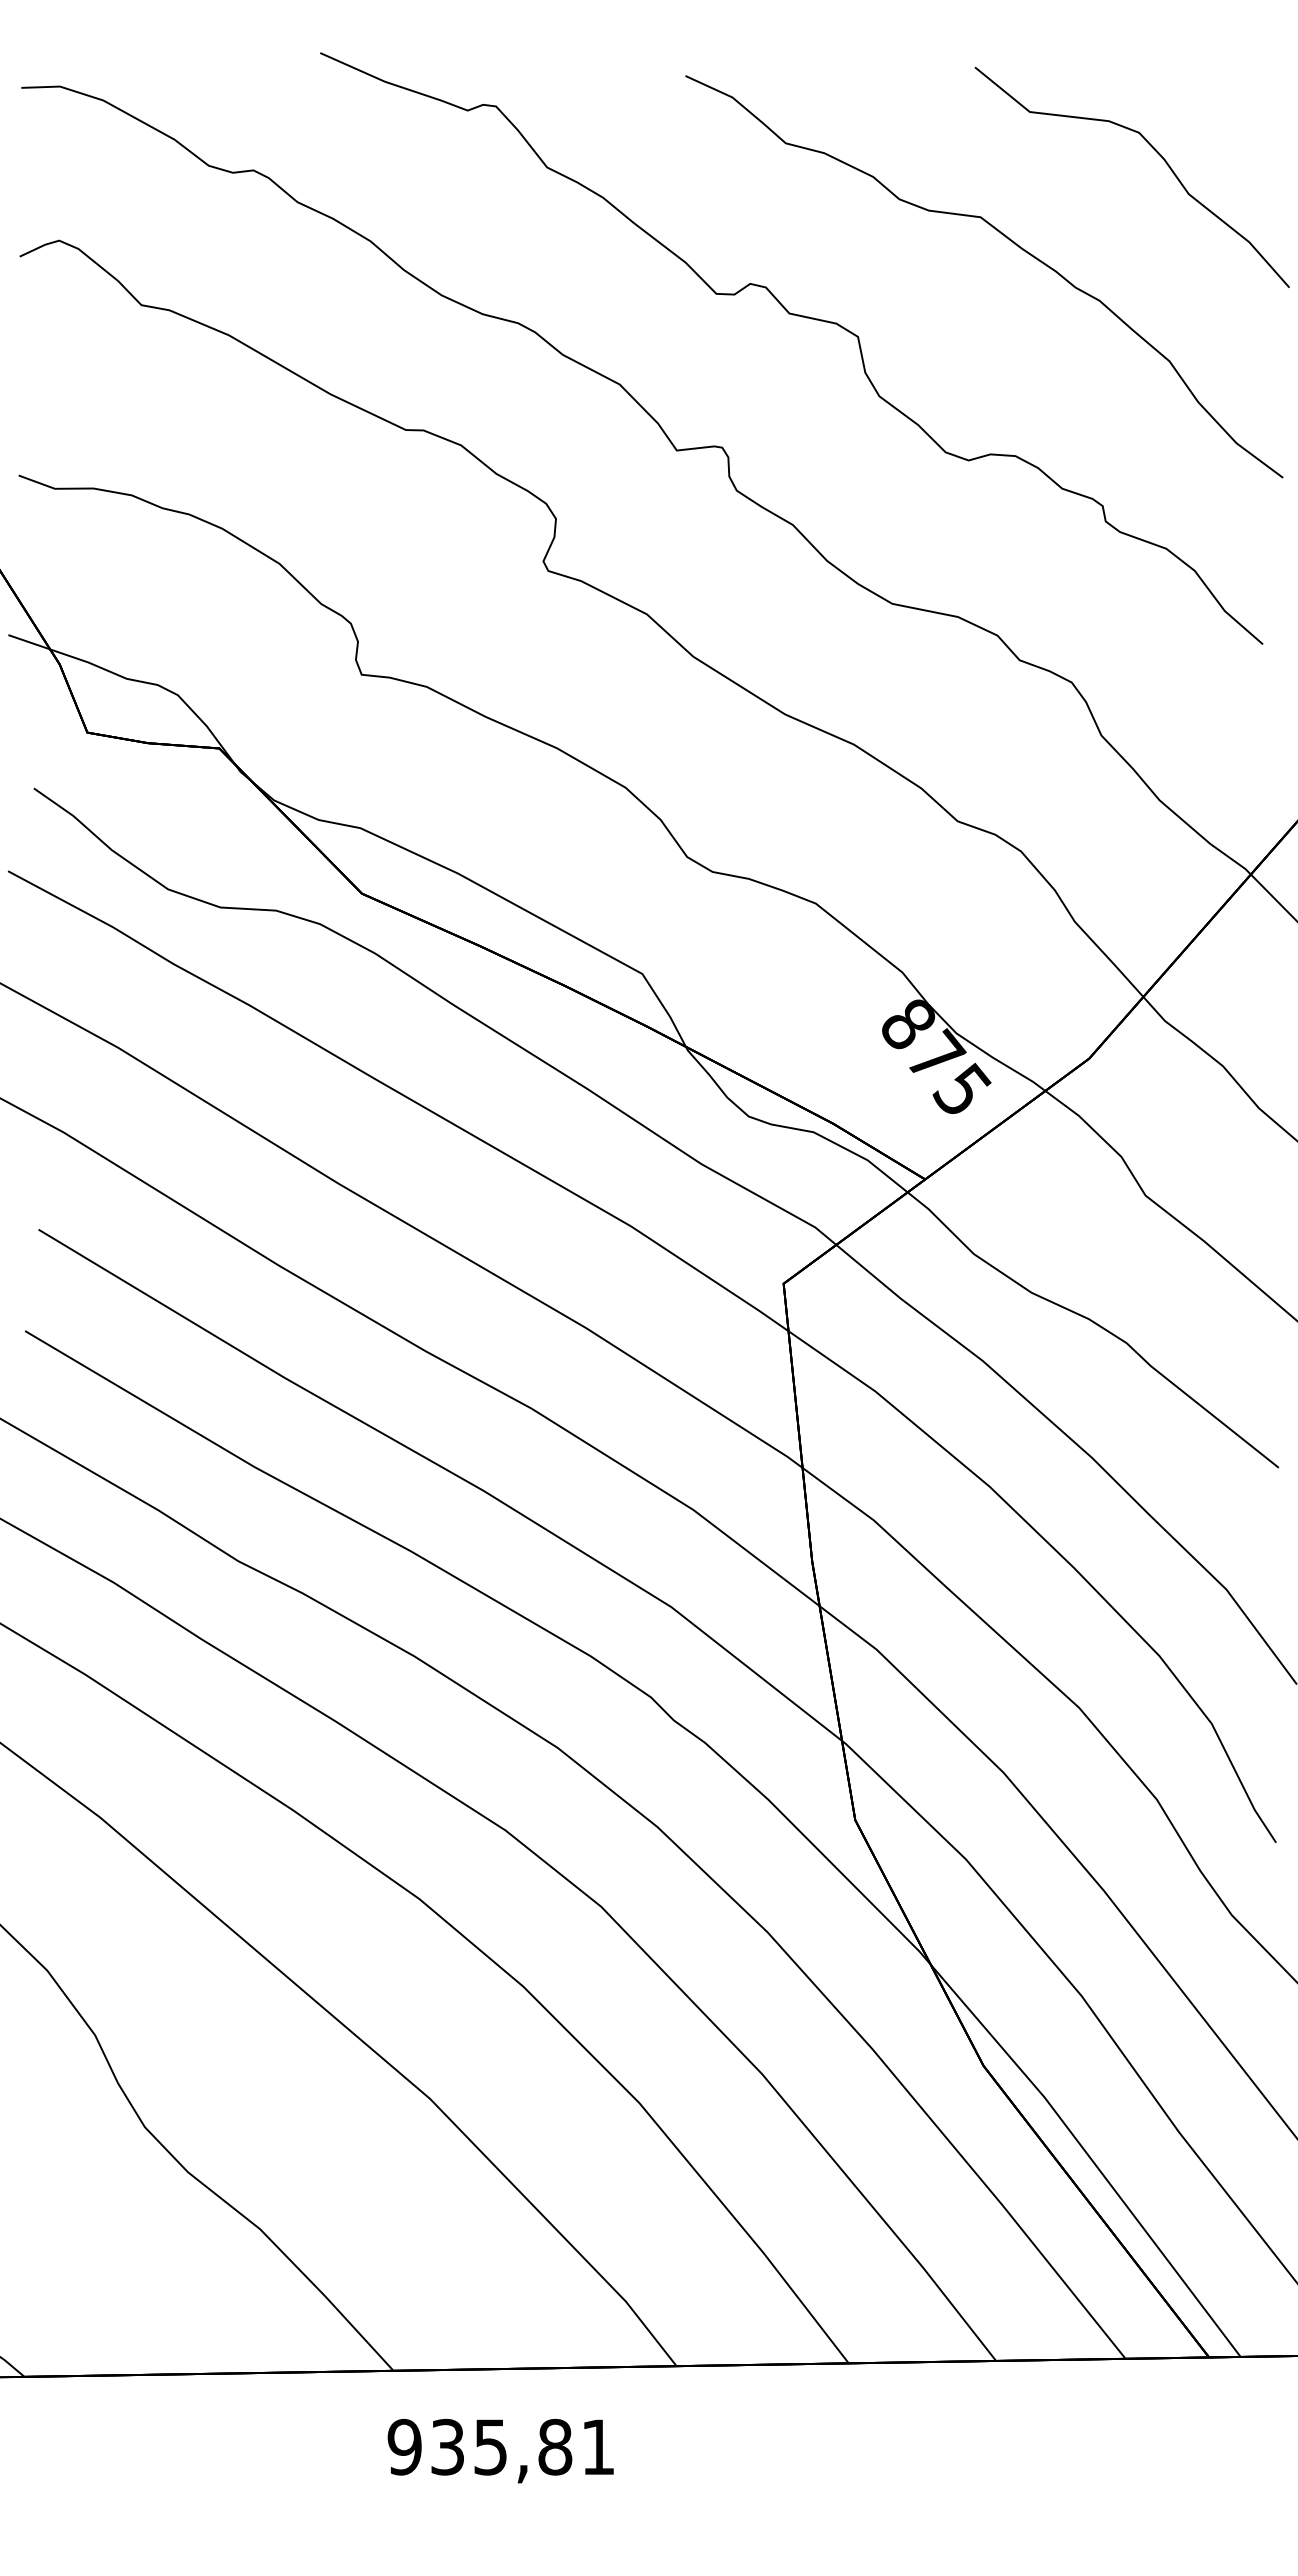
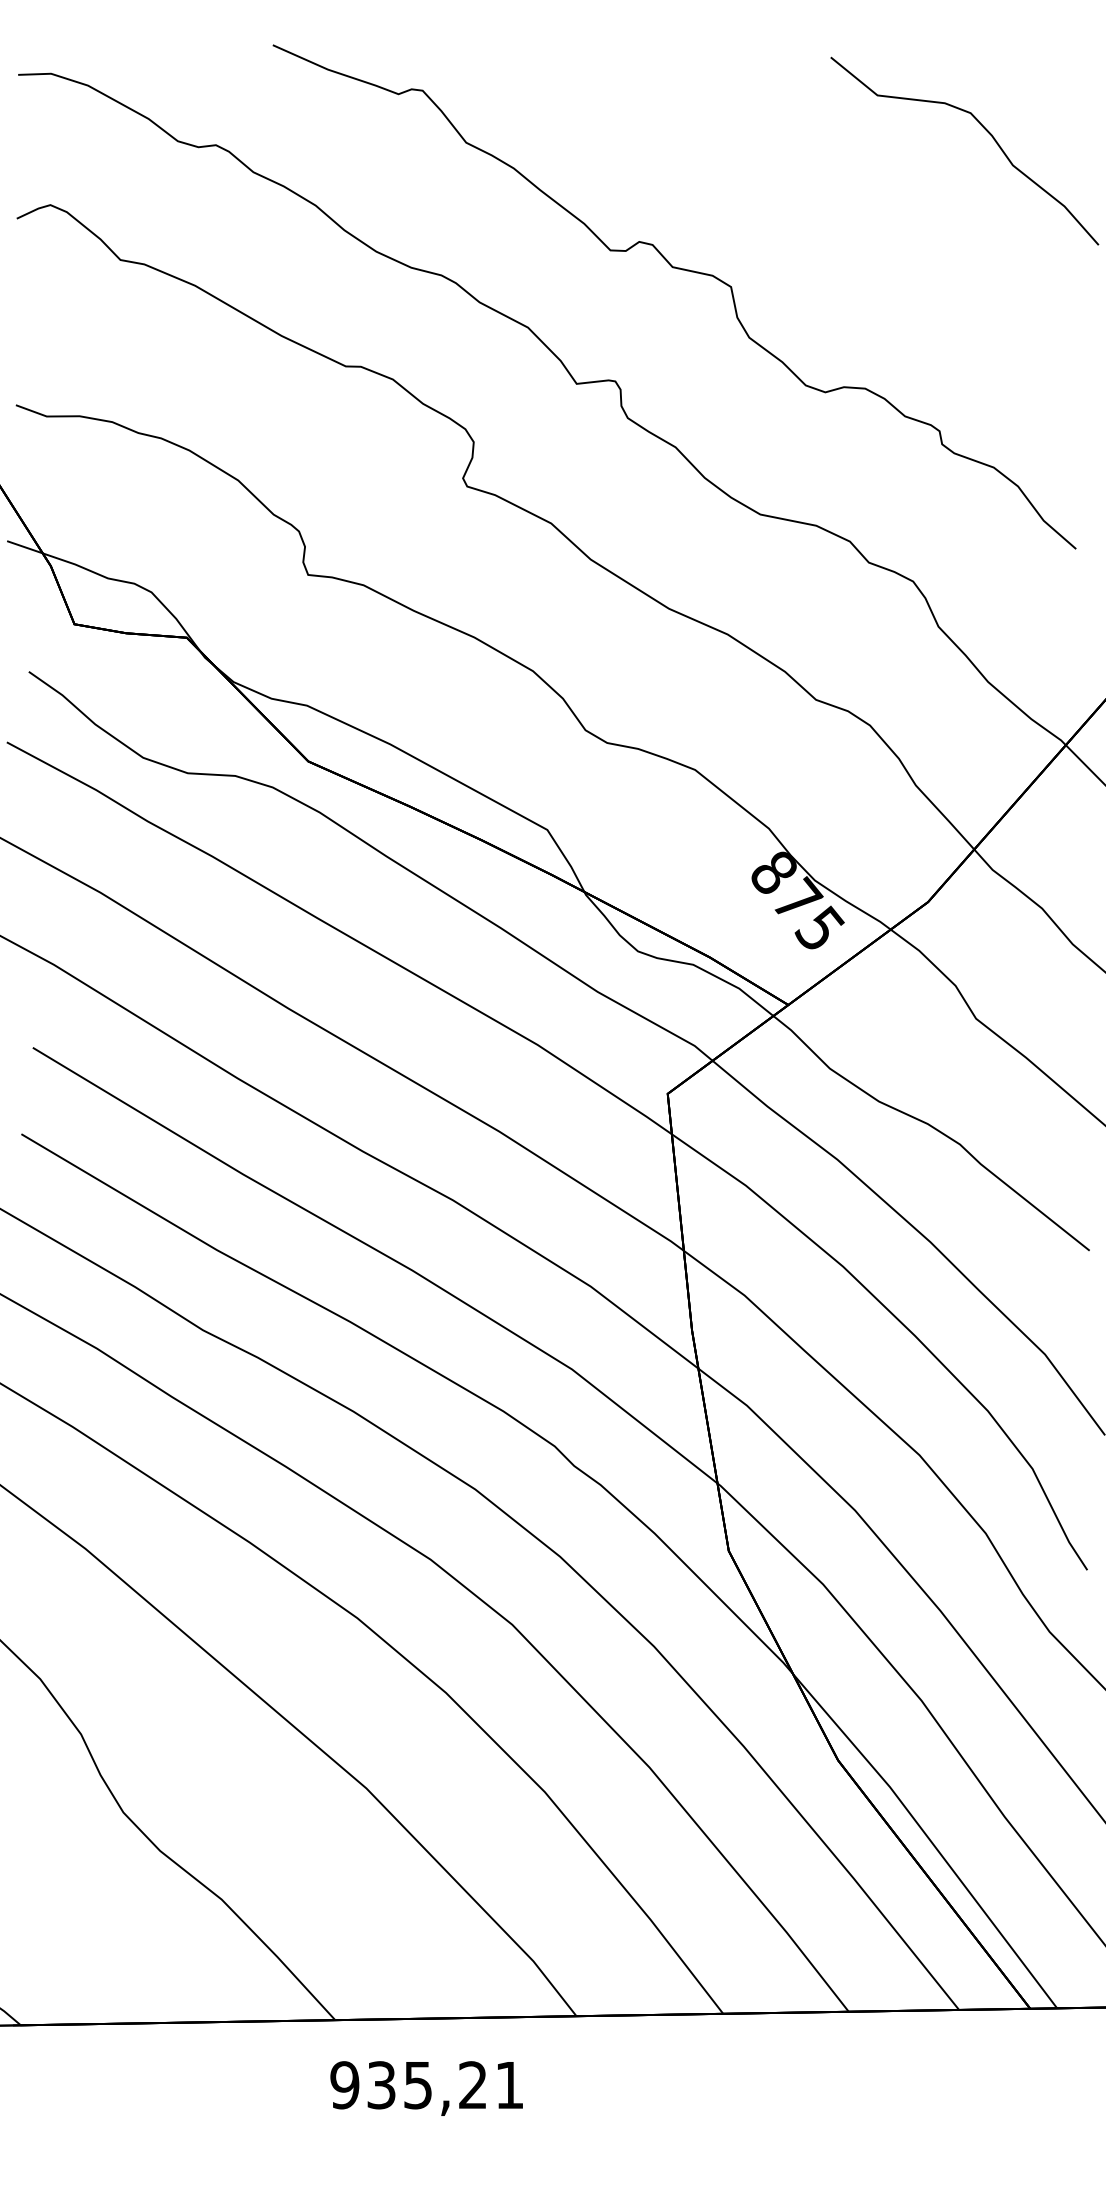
curve: (1010, 241) -> (861, 205), removed
text: (555, 2446) -> (473, 2084), 935,81 -> 935,21

